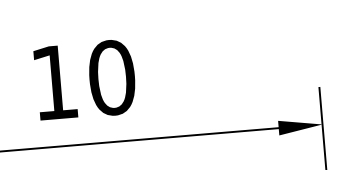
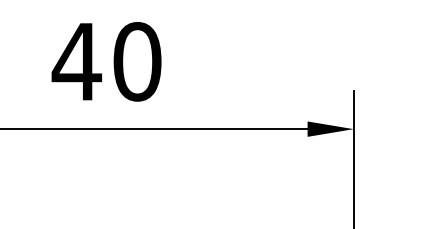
text: (54, 82) -> (76, 61), 10 -> 40

